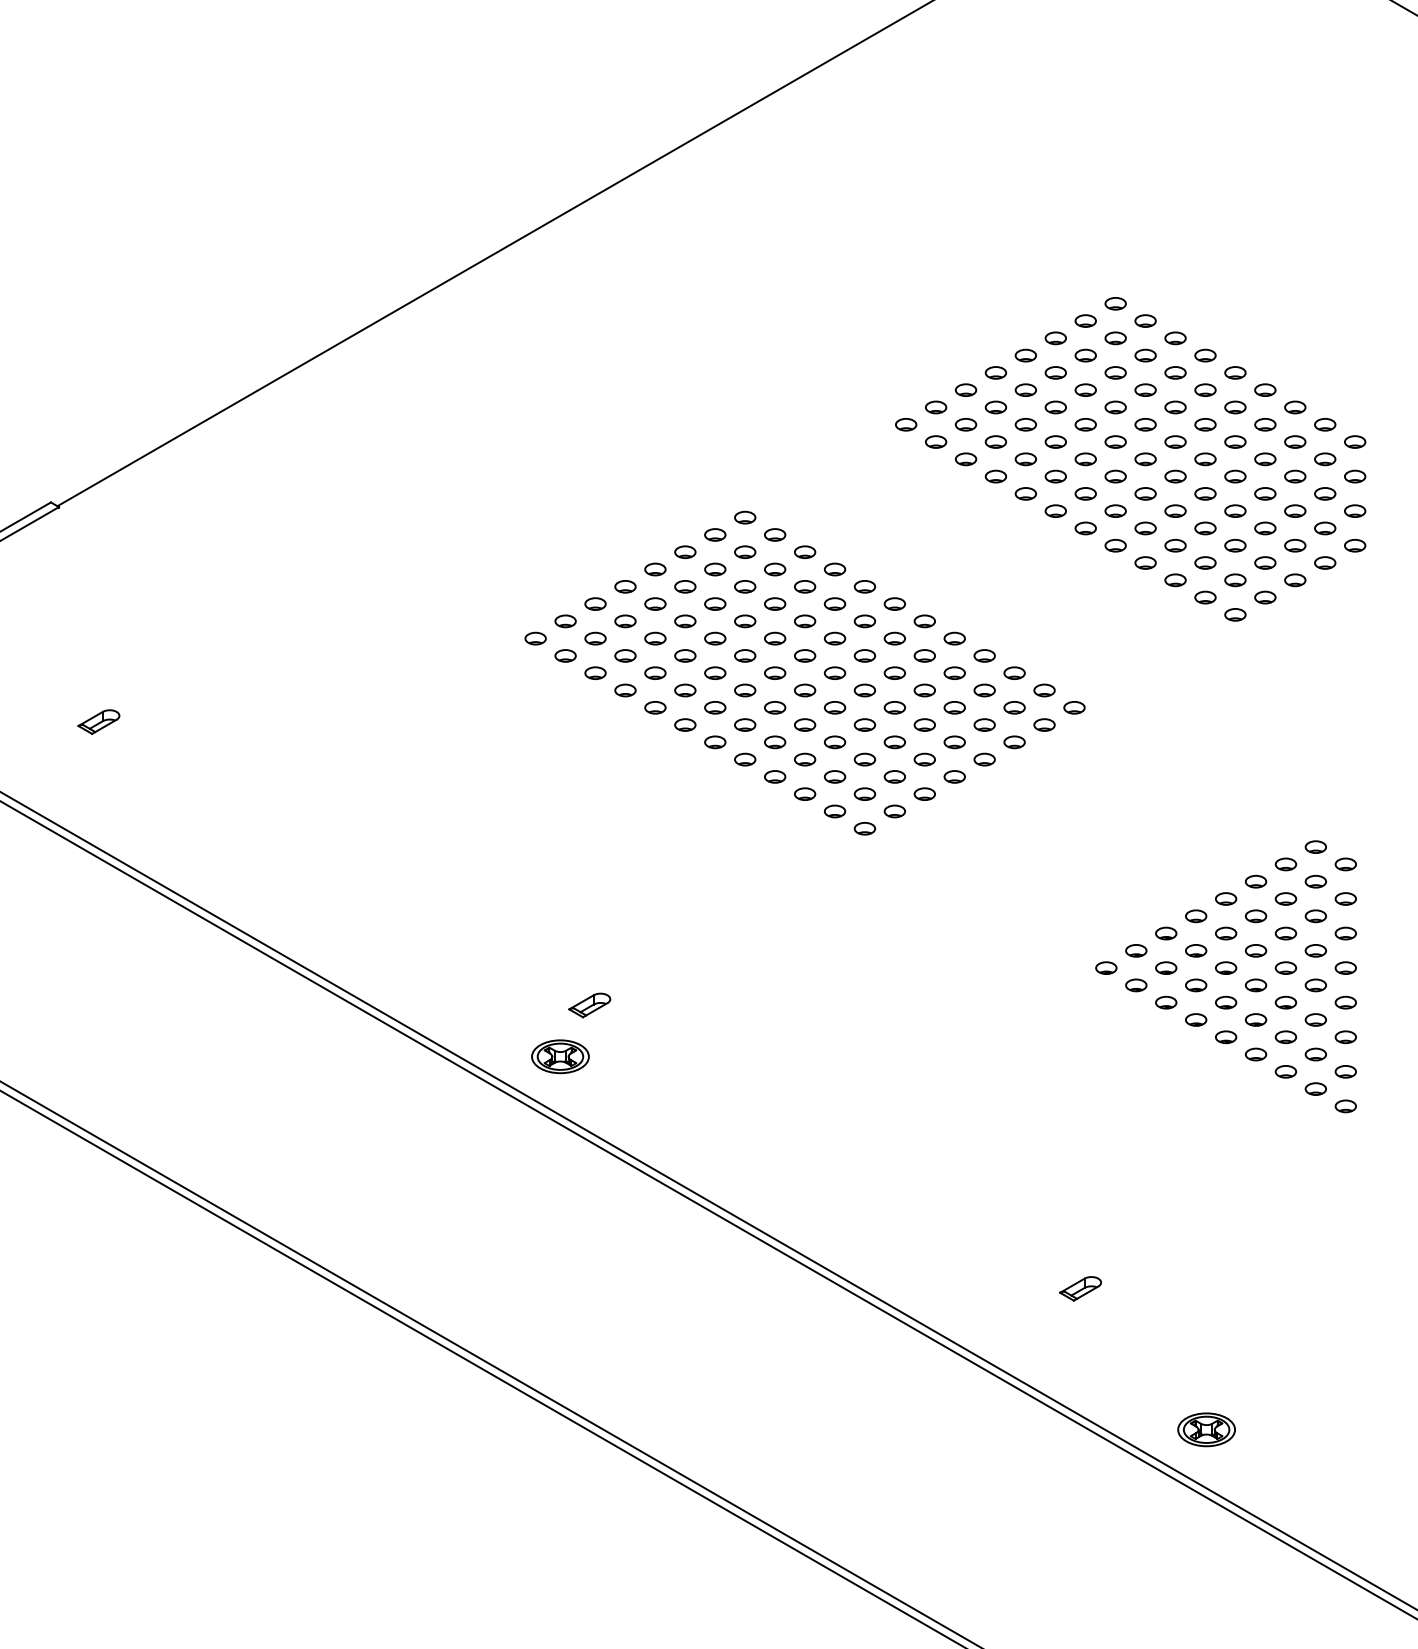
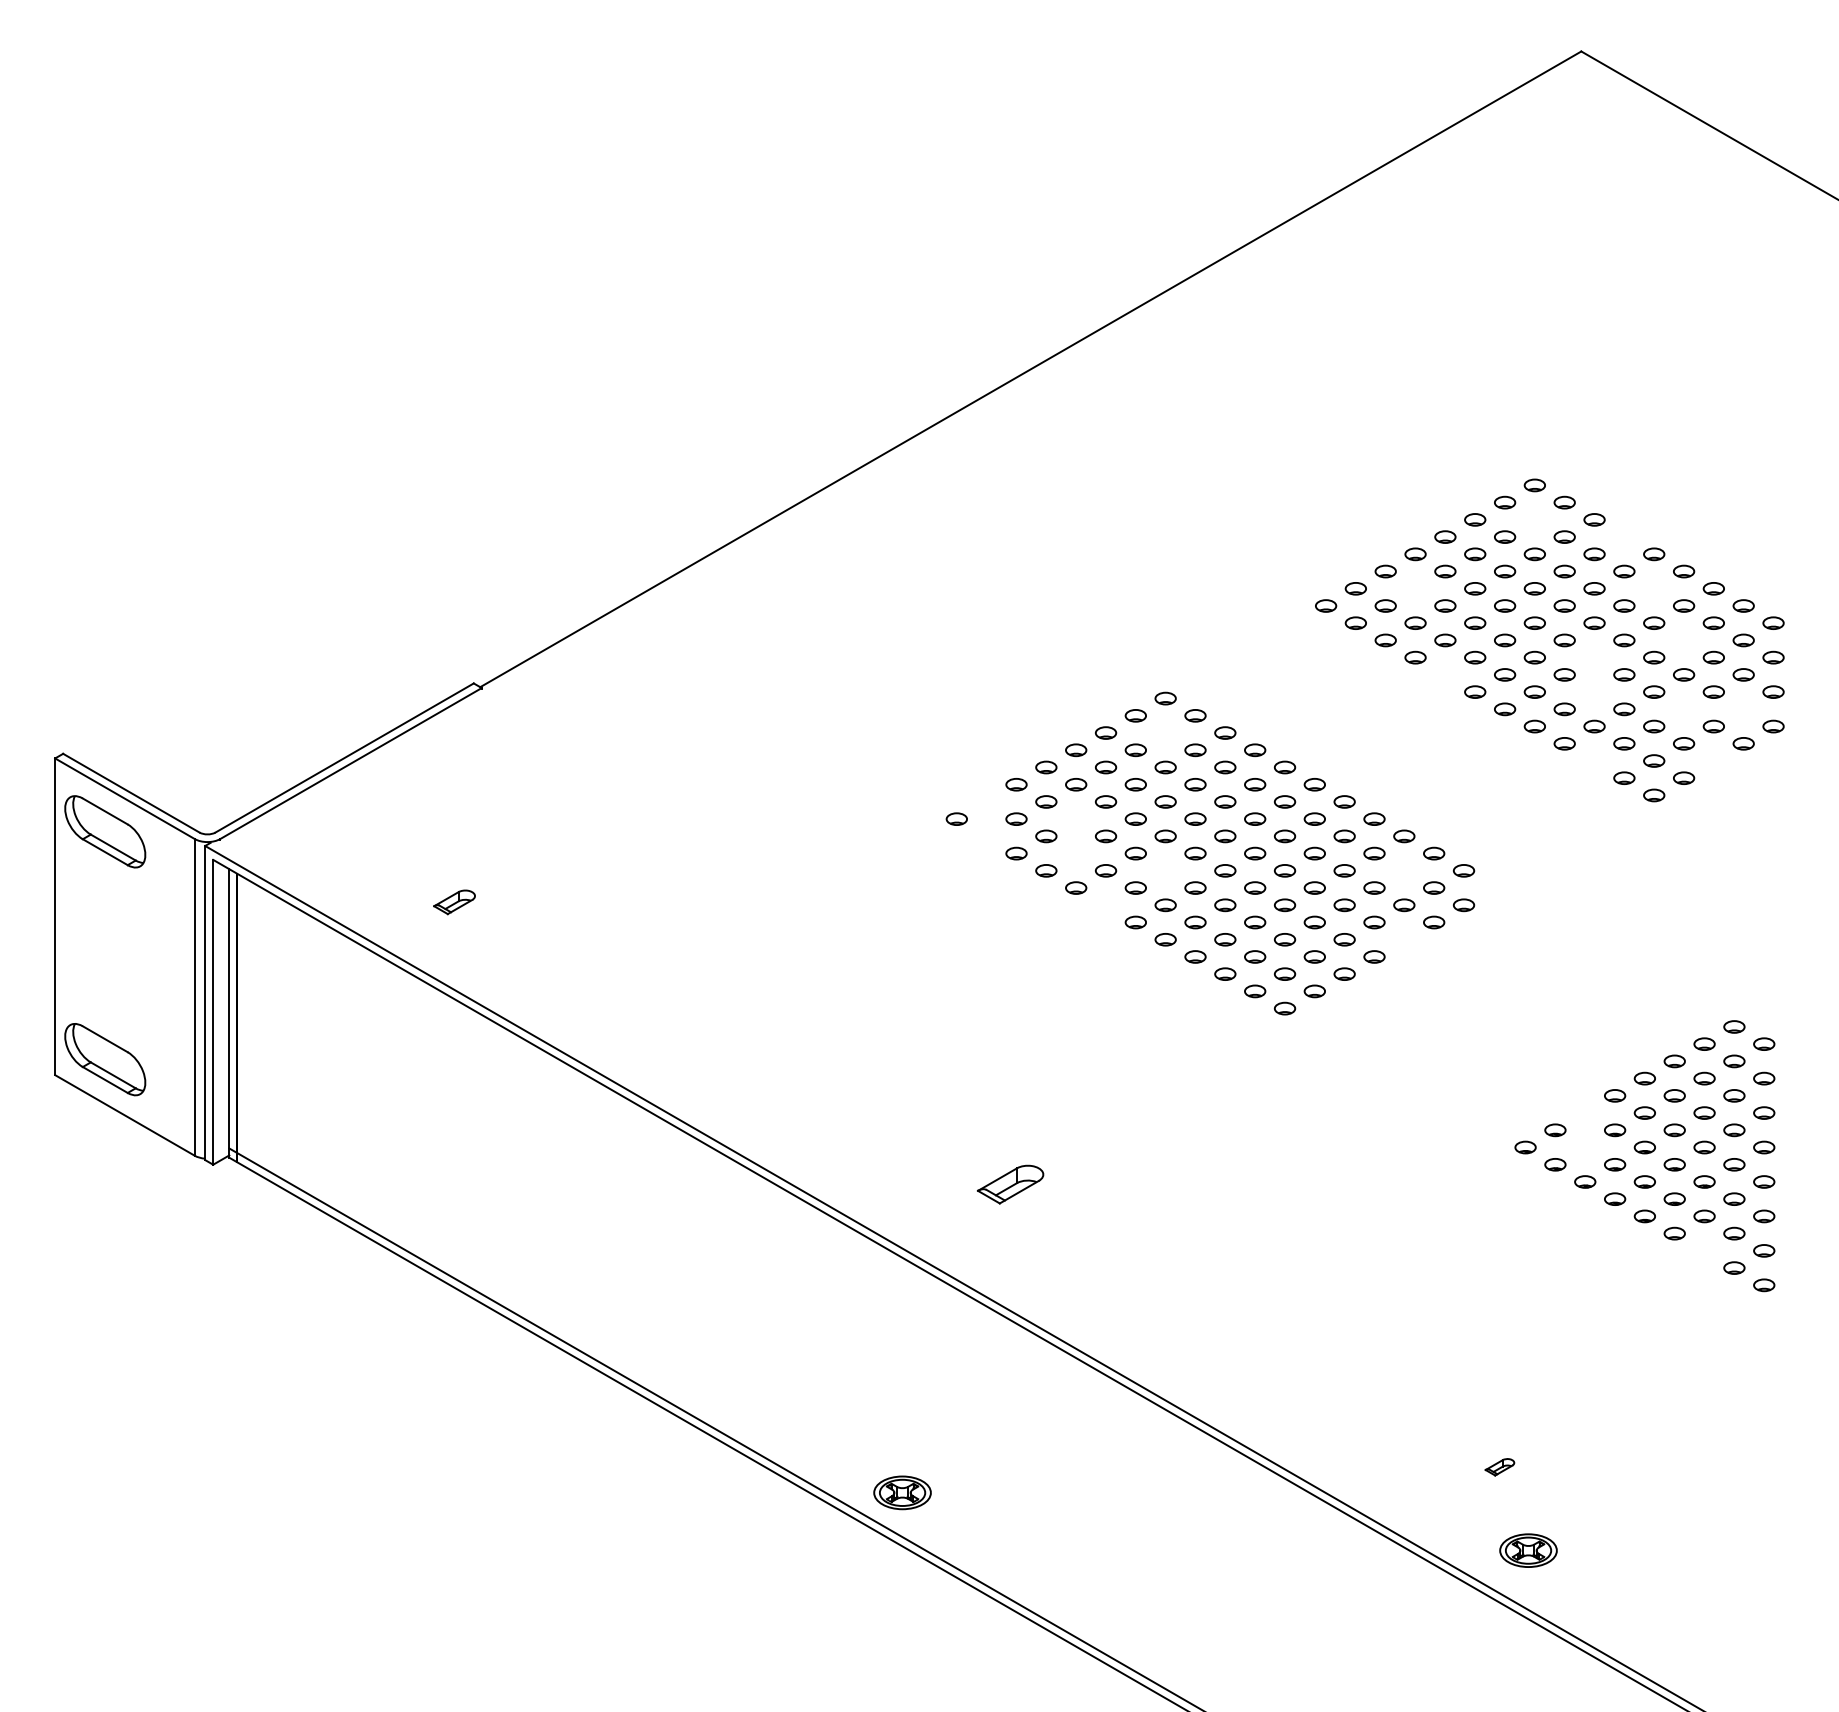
part: (1115, 337) -> (1534, 519), removed
part: (1205, 355) -> (1624, 536), removed
part: (995, 407) -> (1415, 588), removed
part: (1235, 407) -> (1654, 588), removed
part: (1265, 459) -> (1684, 640), removed
part: (1175, 476) -> (1594, 657), removed
part: (1025, 493) -> (1445, 674), removed
part: (1175, 510) -> (1594, 691), removed
part: (1265, 528) -> (1684, 709), removed
part: (1325, 528) -> (1743, 709), removed
part: (745, 551) -> (1165, 732), removed
part: (1175, 579) -> (1594, 760), removed
part: (1294, 579) -> (1713, 760), removed
part: (565, 620) -> (986, 801), removed
part: (655, 637) -> (1076, 818), removed
part: (565, 656) -> (986, 836), removed
part: (655, 673) -> (1076, 853), removed
part: (745, 690) -> (1165, 870), removed
part: (984, 690) -> (1404, 870), removed
part: (1074, 707) -> (1493, 887), removed
part: (98, 722) -> (454, 902), moved
part: (685, 725) -> (1106, 905), removed
part: (984, 759) -> (1404, 939), removed
part: (1166, 932) -> (1585, 1112), removed
part: (1166, 968) -> (1585, 1147), removed
part: (589, 1005) -> (1010, 1184), size x1.6
part: (560, 1056) -> (902, 1492), moved
part: (1285, 1071) -> (1704, 1250), removed
part: (1080, 1289) -> (1499, 1467), size x0.7
part: (1206, 1429) -> (1528, 1550), moved

